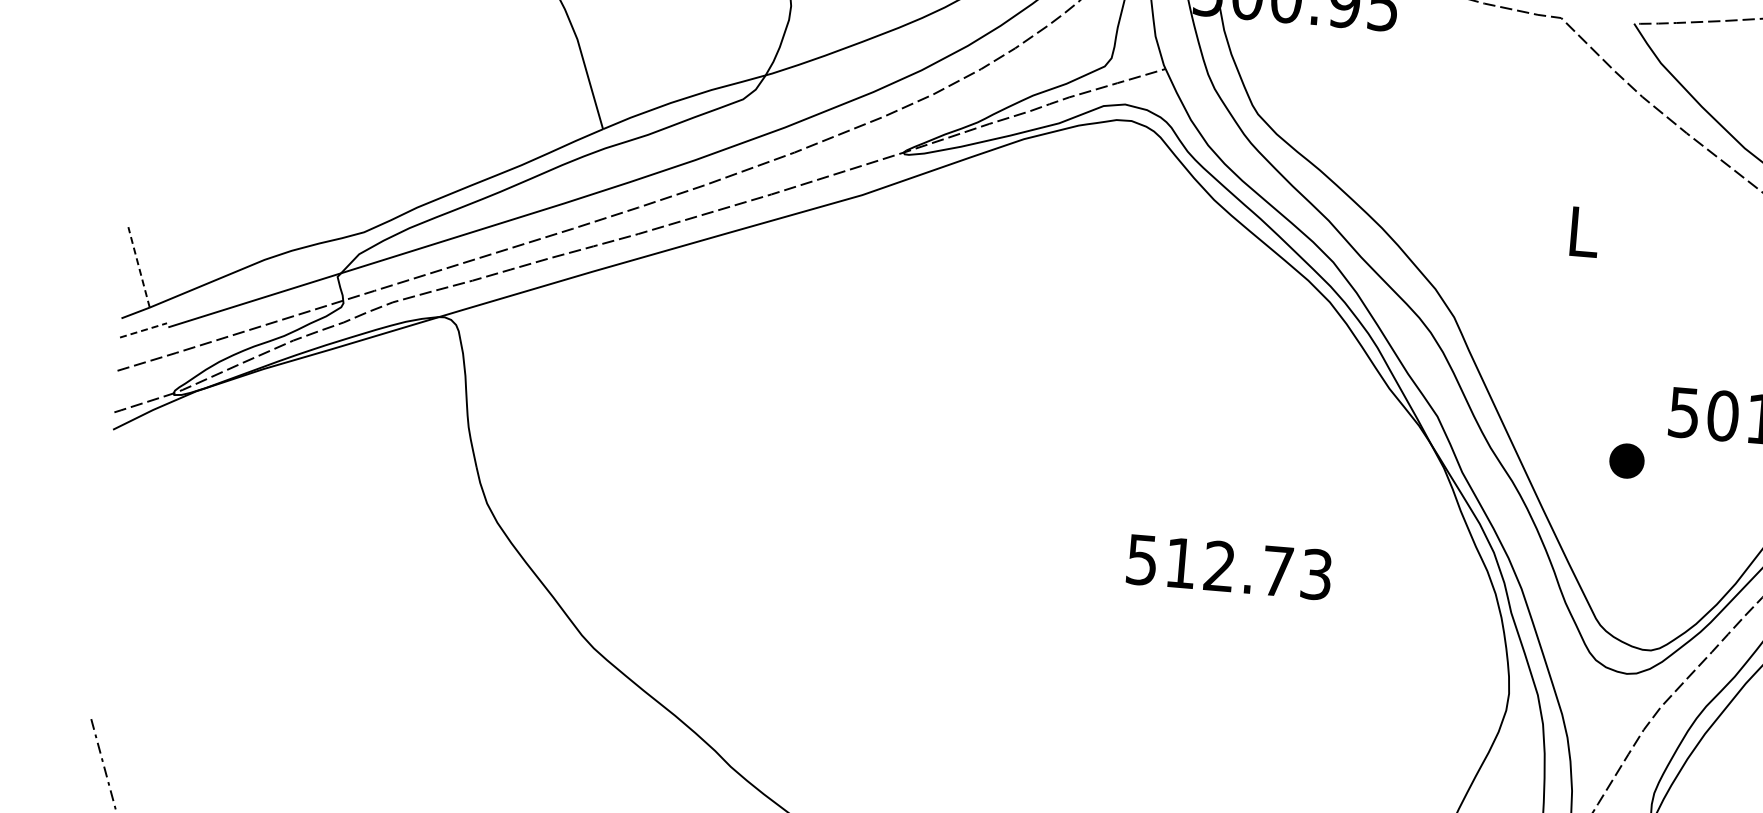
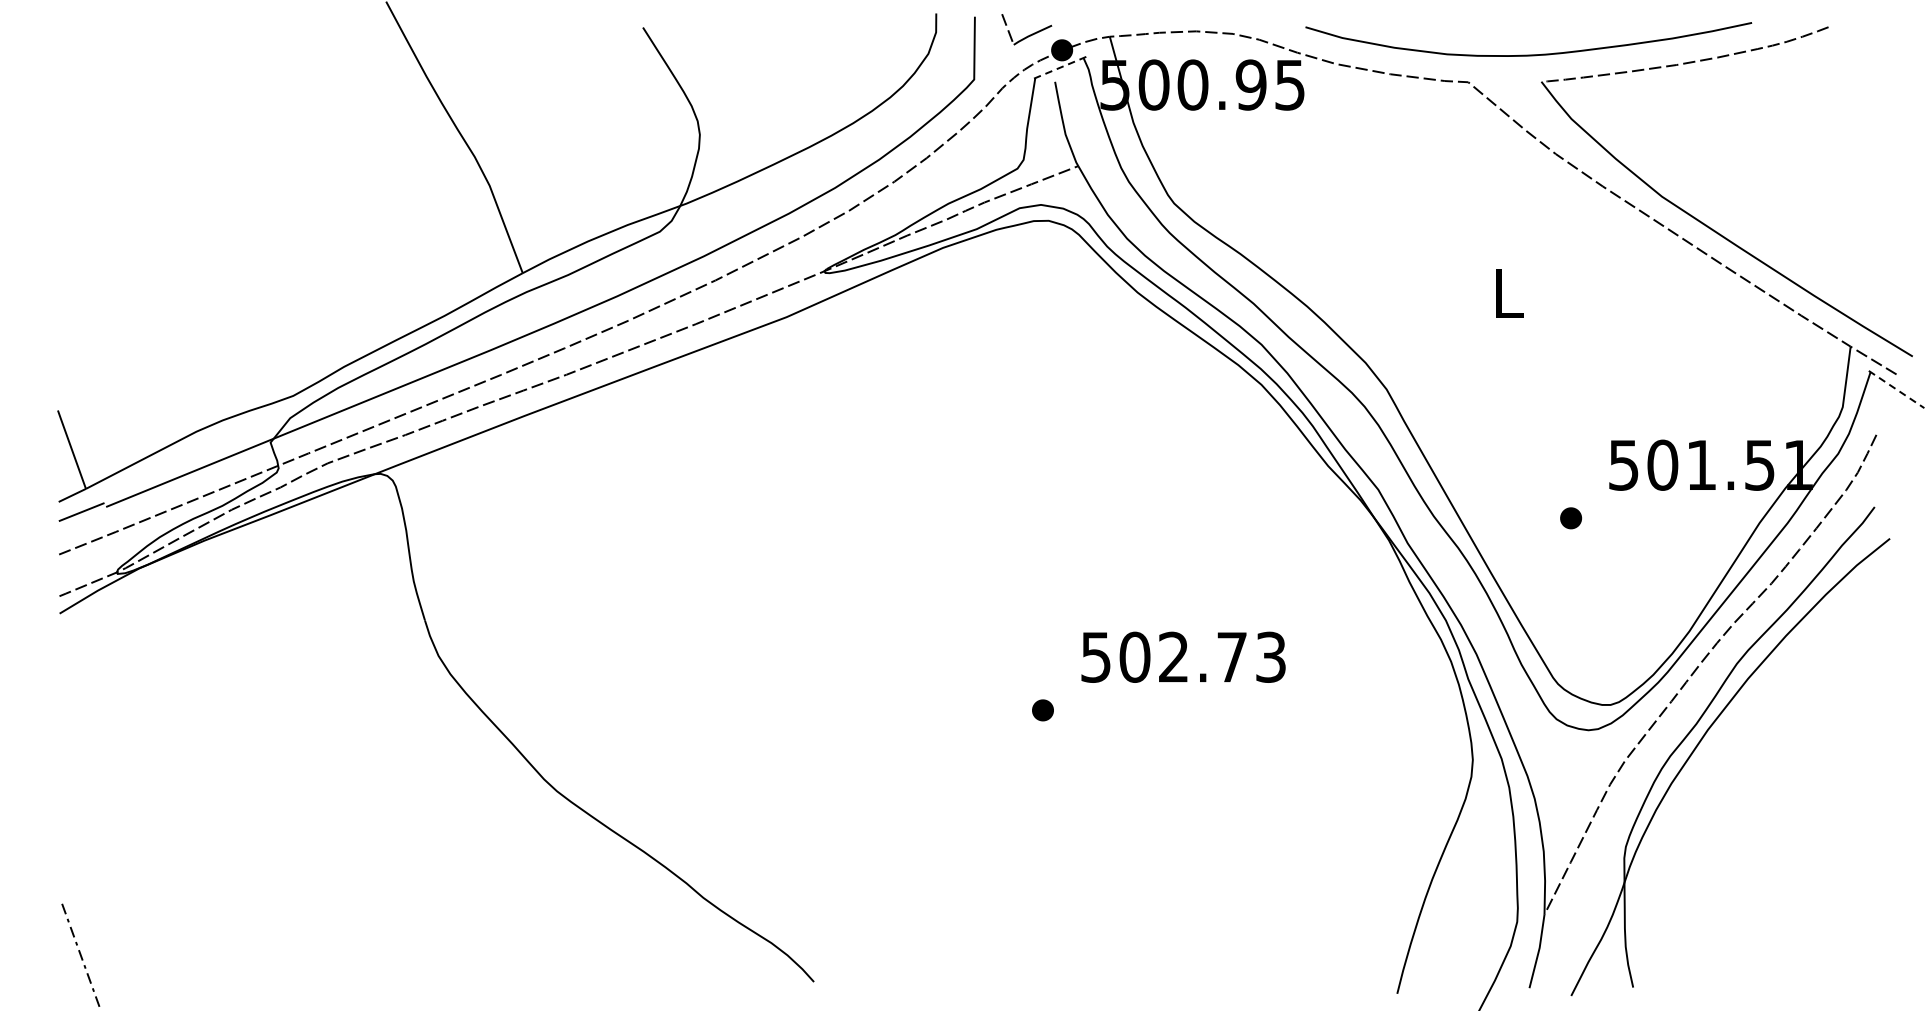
line: (138, 266) -> (71, 448), dashed -> solid
line: (143, 330) -> (81, 512), dashed -> solid
part: (1627, 461) -> (1571, 518), size x0.62
text: (1180, 562) -> (1134, 656), 512.73 -> 502.73
part: (1084, 608) -> (1042, 710), added

